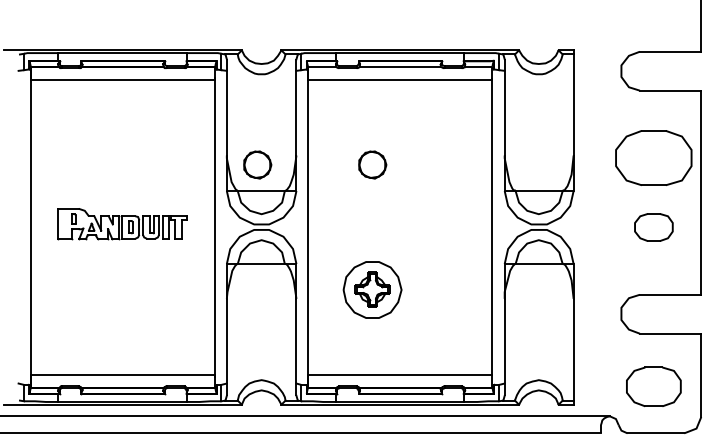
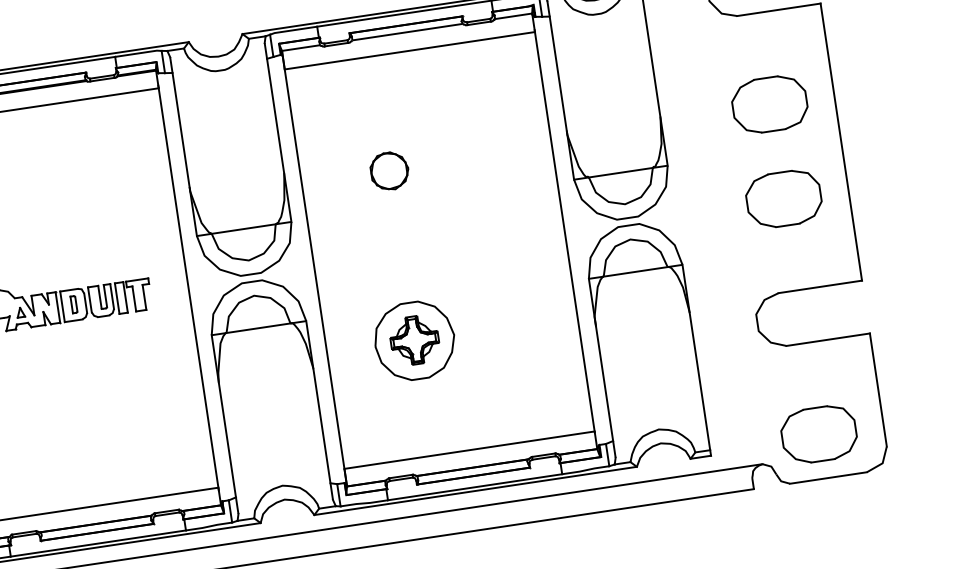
part: (653, 157) -> (769, 104), size x0.71
part: (257, 164) -> (233, 193), removed
part: (653, 227) -> (783, 199), size x1.43
part: (653, 386) -> (818, 433), moved

